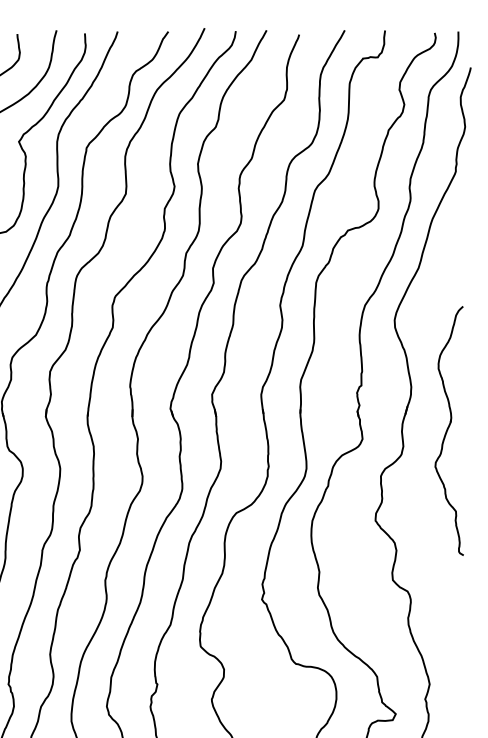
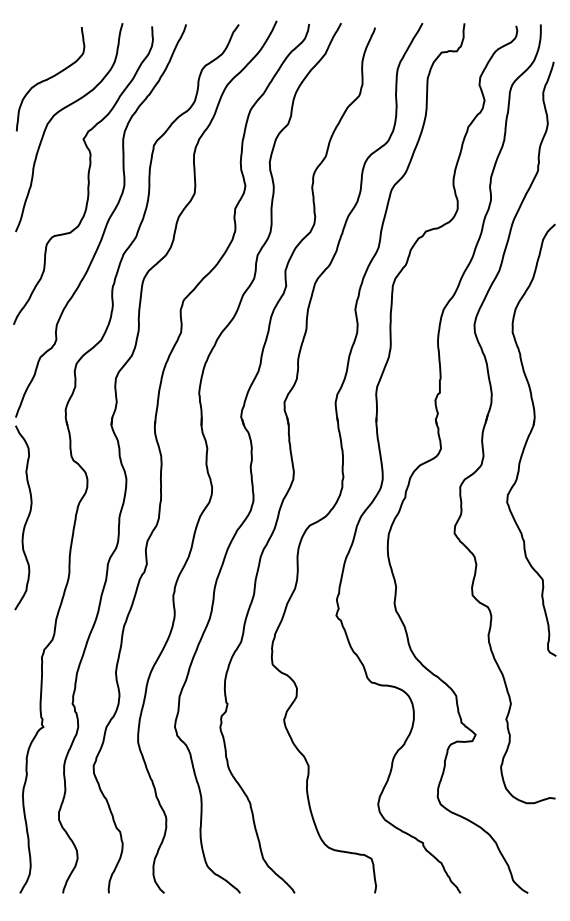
part: (449, 430) -> (531, 439), size x1.67

